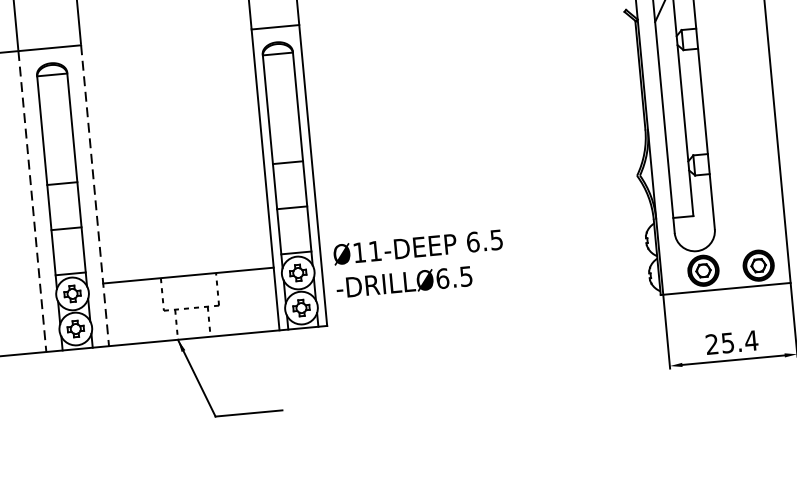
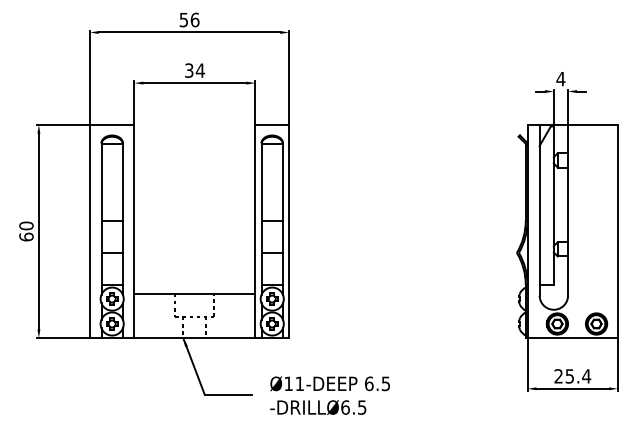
line: (95, 195) -> (134, 231), dashed -> solid
line: (31, 201) -> (89, 231), dashed -> solid
text: (418, 263) -> (329, 395), moved

